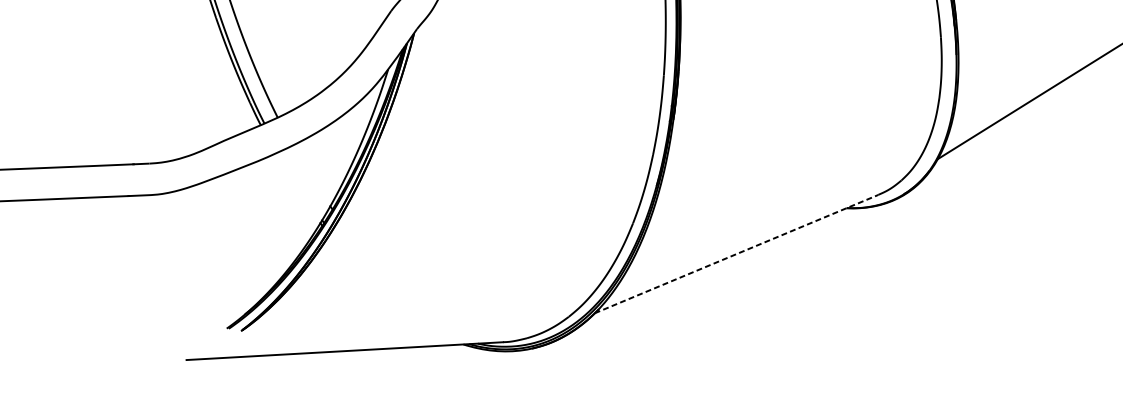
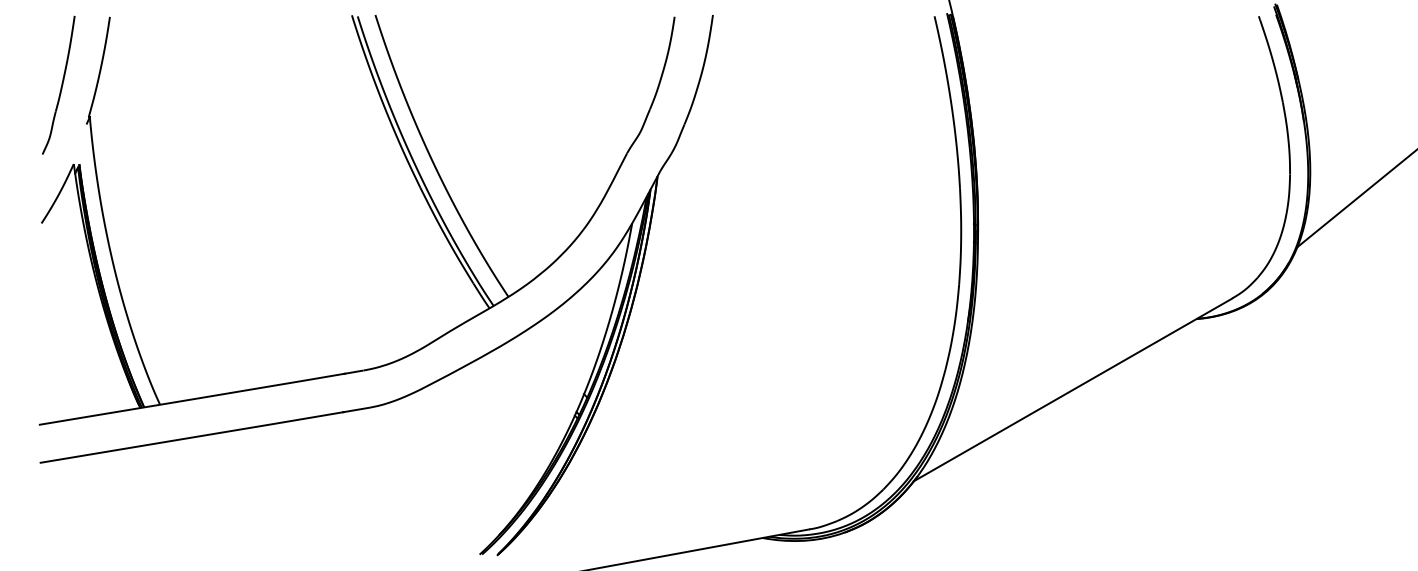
line: (736, 253) -> (1072, 389), dashed -> solid

